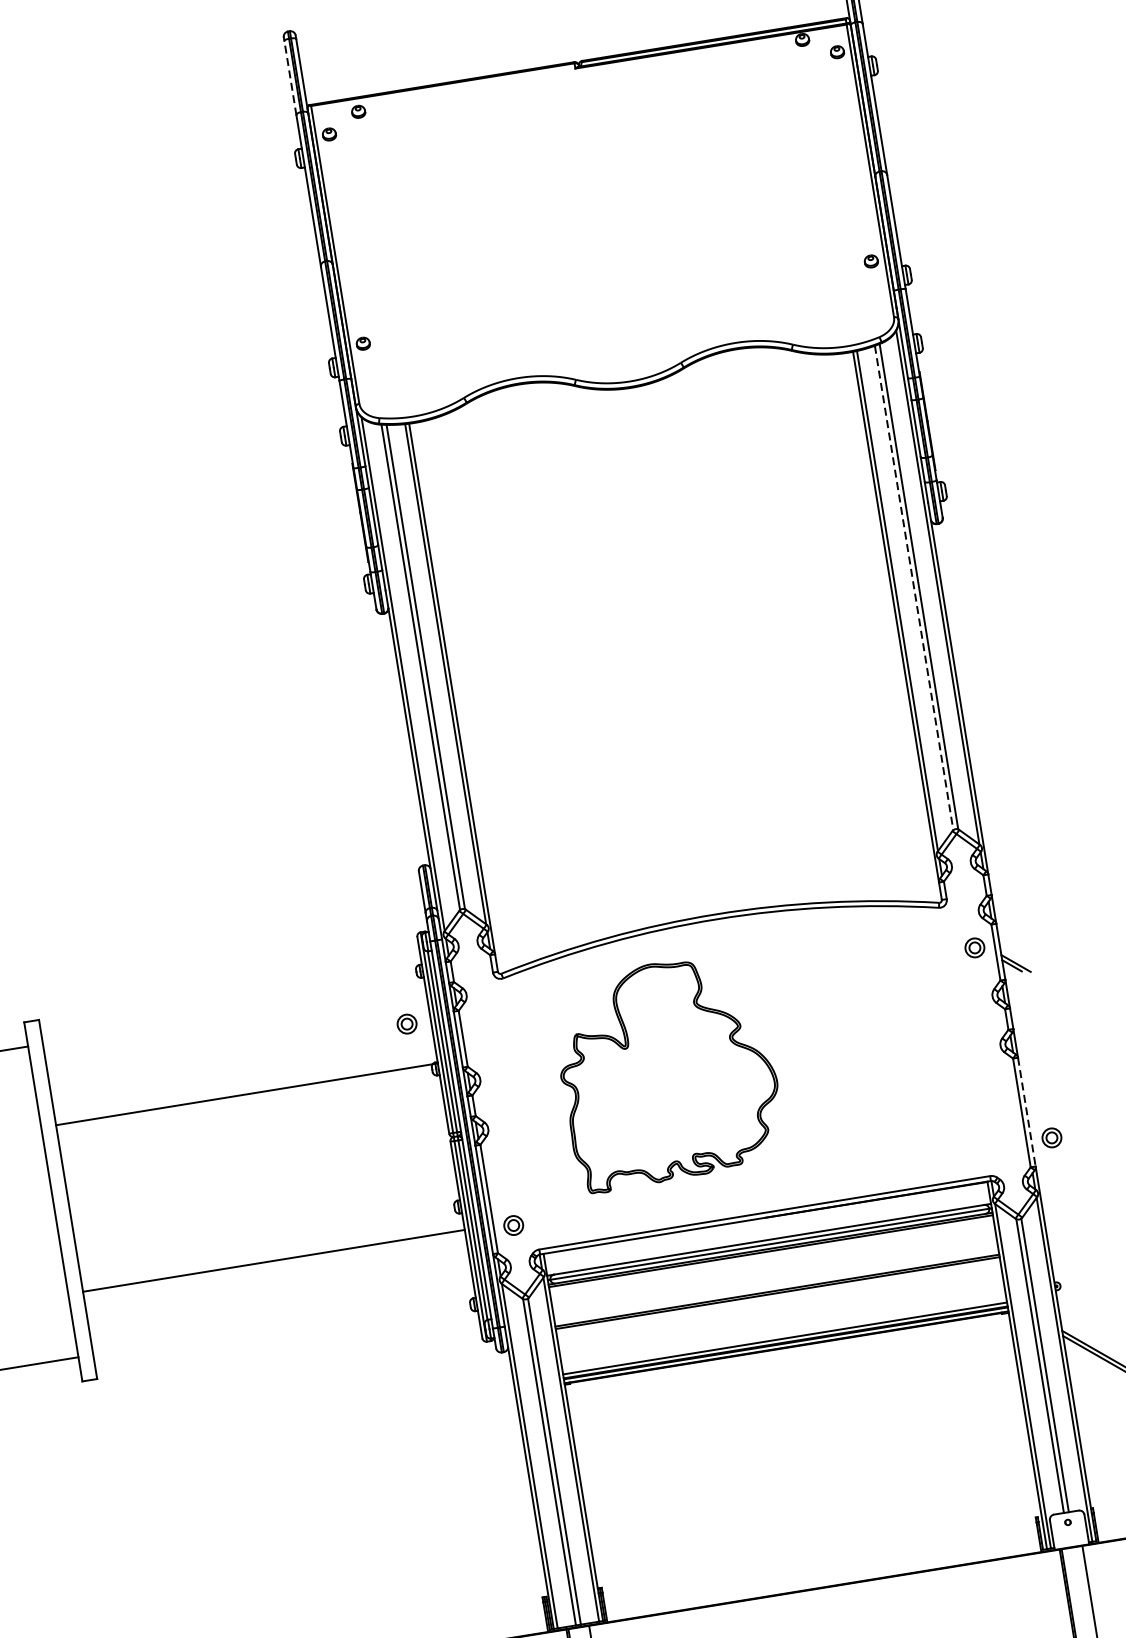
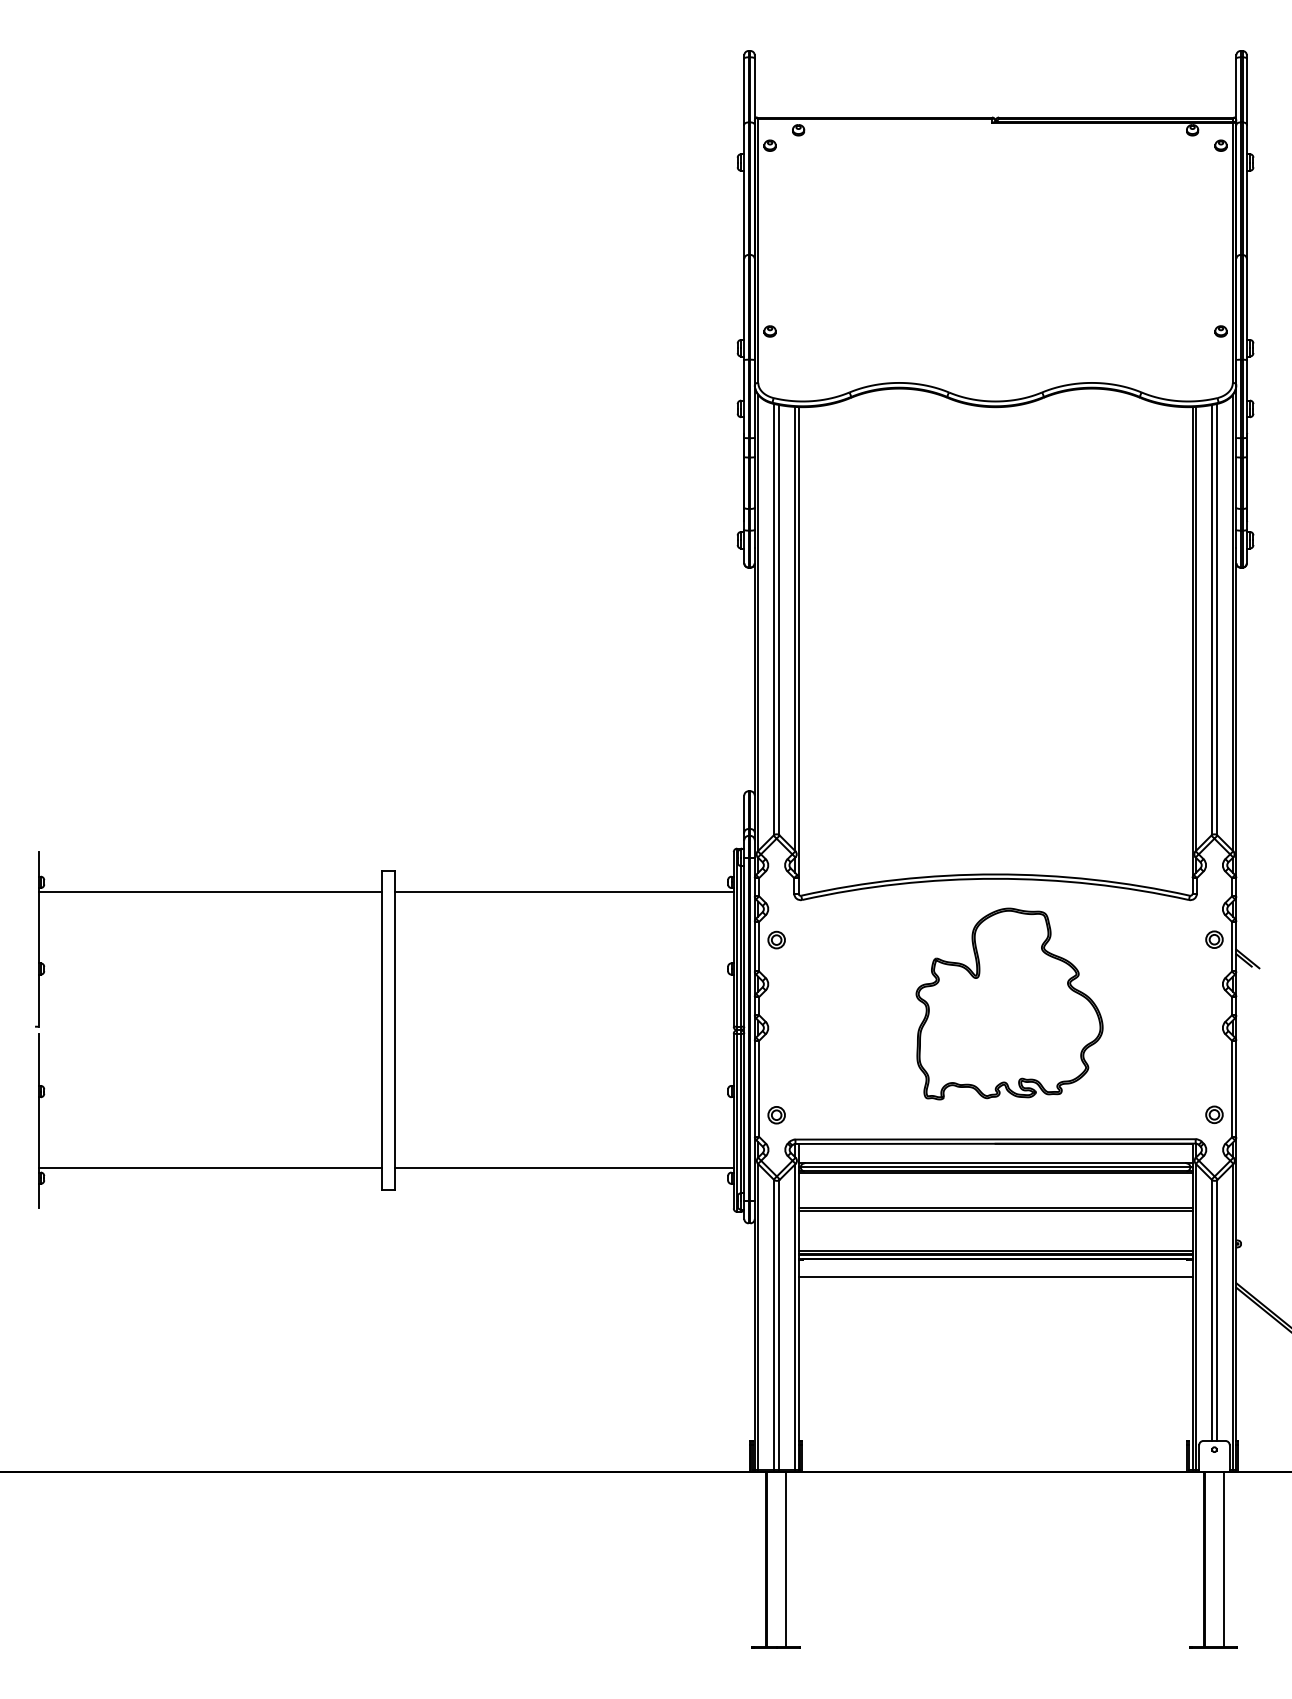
line: (290, 78) -> (744, 91), dashed -> solid
line: (914, 587) -> (1212, 619), dashed -> solid
part: (406, 1023) -> (776, 939), moved
part: (667, 1071) -> (1009, 1003), moved
line: (246, 1094) -> (563, 892), moved
line: (1027, 1112) -> (1236, 1089), dashed -> solid
part: (1051, 1137) -> (1214, 1114), moved
line: (273, 1261) -> (563, 1168), moved
line: (789, 1367) -> (995, 1276), added

